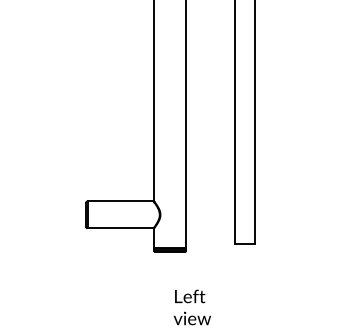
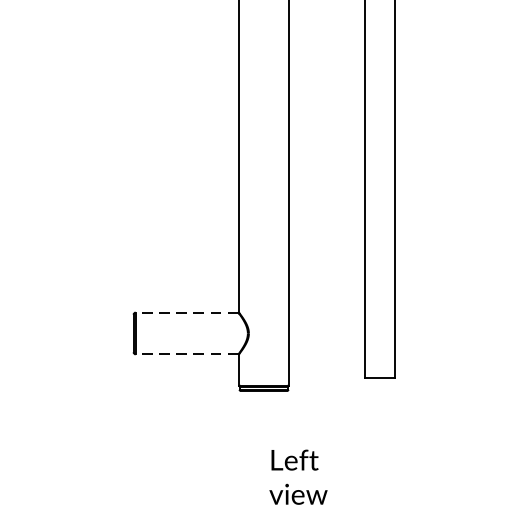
line: (120, 201) -> (186, 312), solid -> dashed
line: (120, 228) -> (186, 354), solid -> dashed

